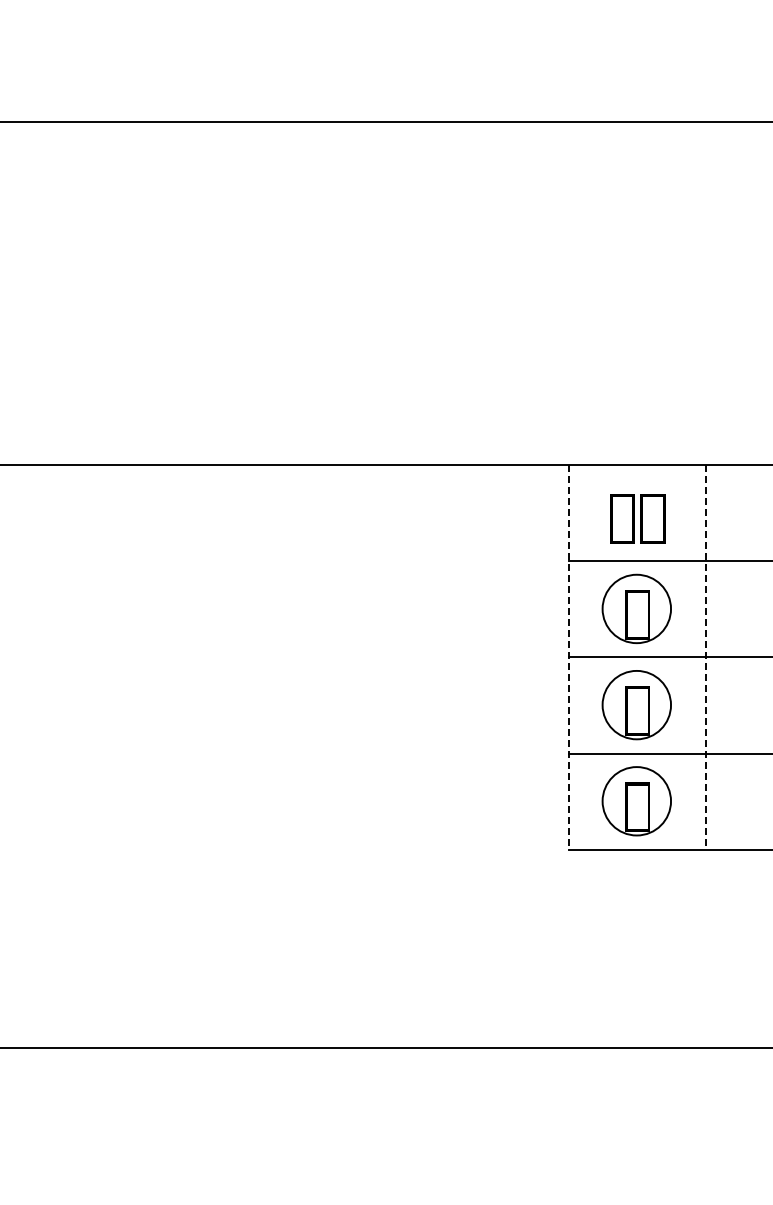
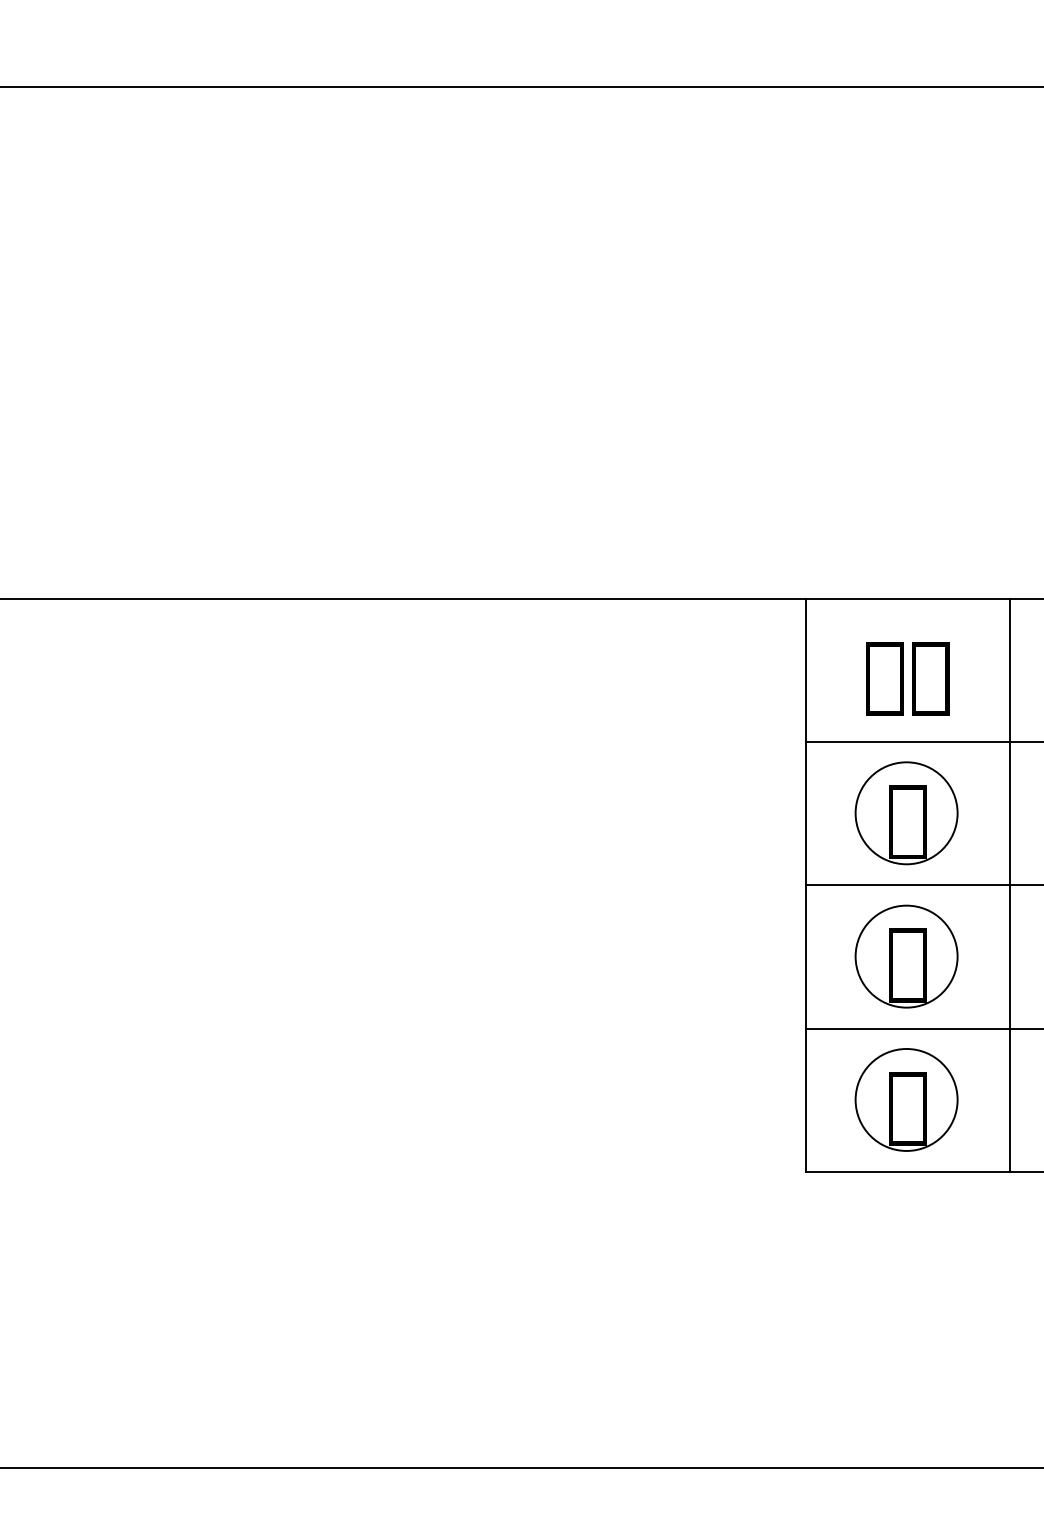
line: (568, 657) -> (804, 885), dashed -> solid
line: (706, 657) -> (1010, 885), dashed -> solid

